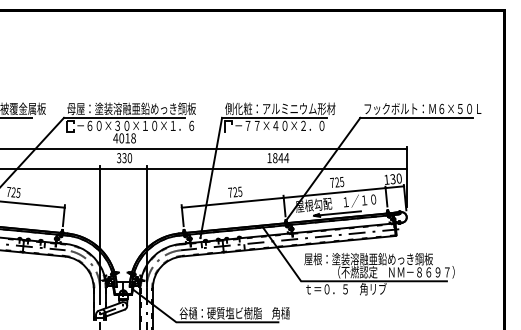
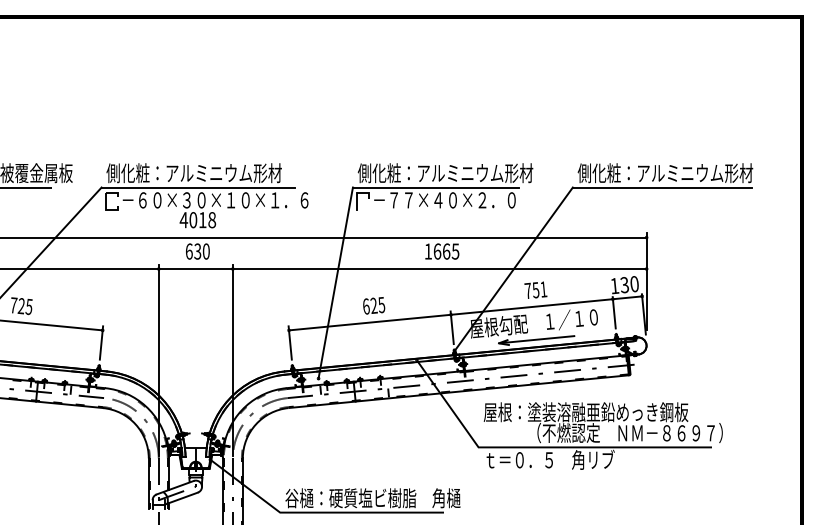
text: (131, 108) -> (208, 172), 母屋：塗装溶融亜鉛めっき鋼板 -> 側化粧：アルミニウム形材
text: (422, 108) -> (671, 172), フックボルト：Ｍ６×５０Ｌ -> 側化粧：アルミニウム形材
text: (119, 158) -> (189, 252), 330 -> 630
text: (281, 158) -> (447, 252), 1844 -> 1665
text: (339, 182) -> (539, 290), 725 -> 751
text: (230, 192) -> (366, 306), 725 -> 625

